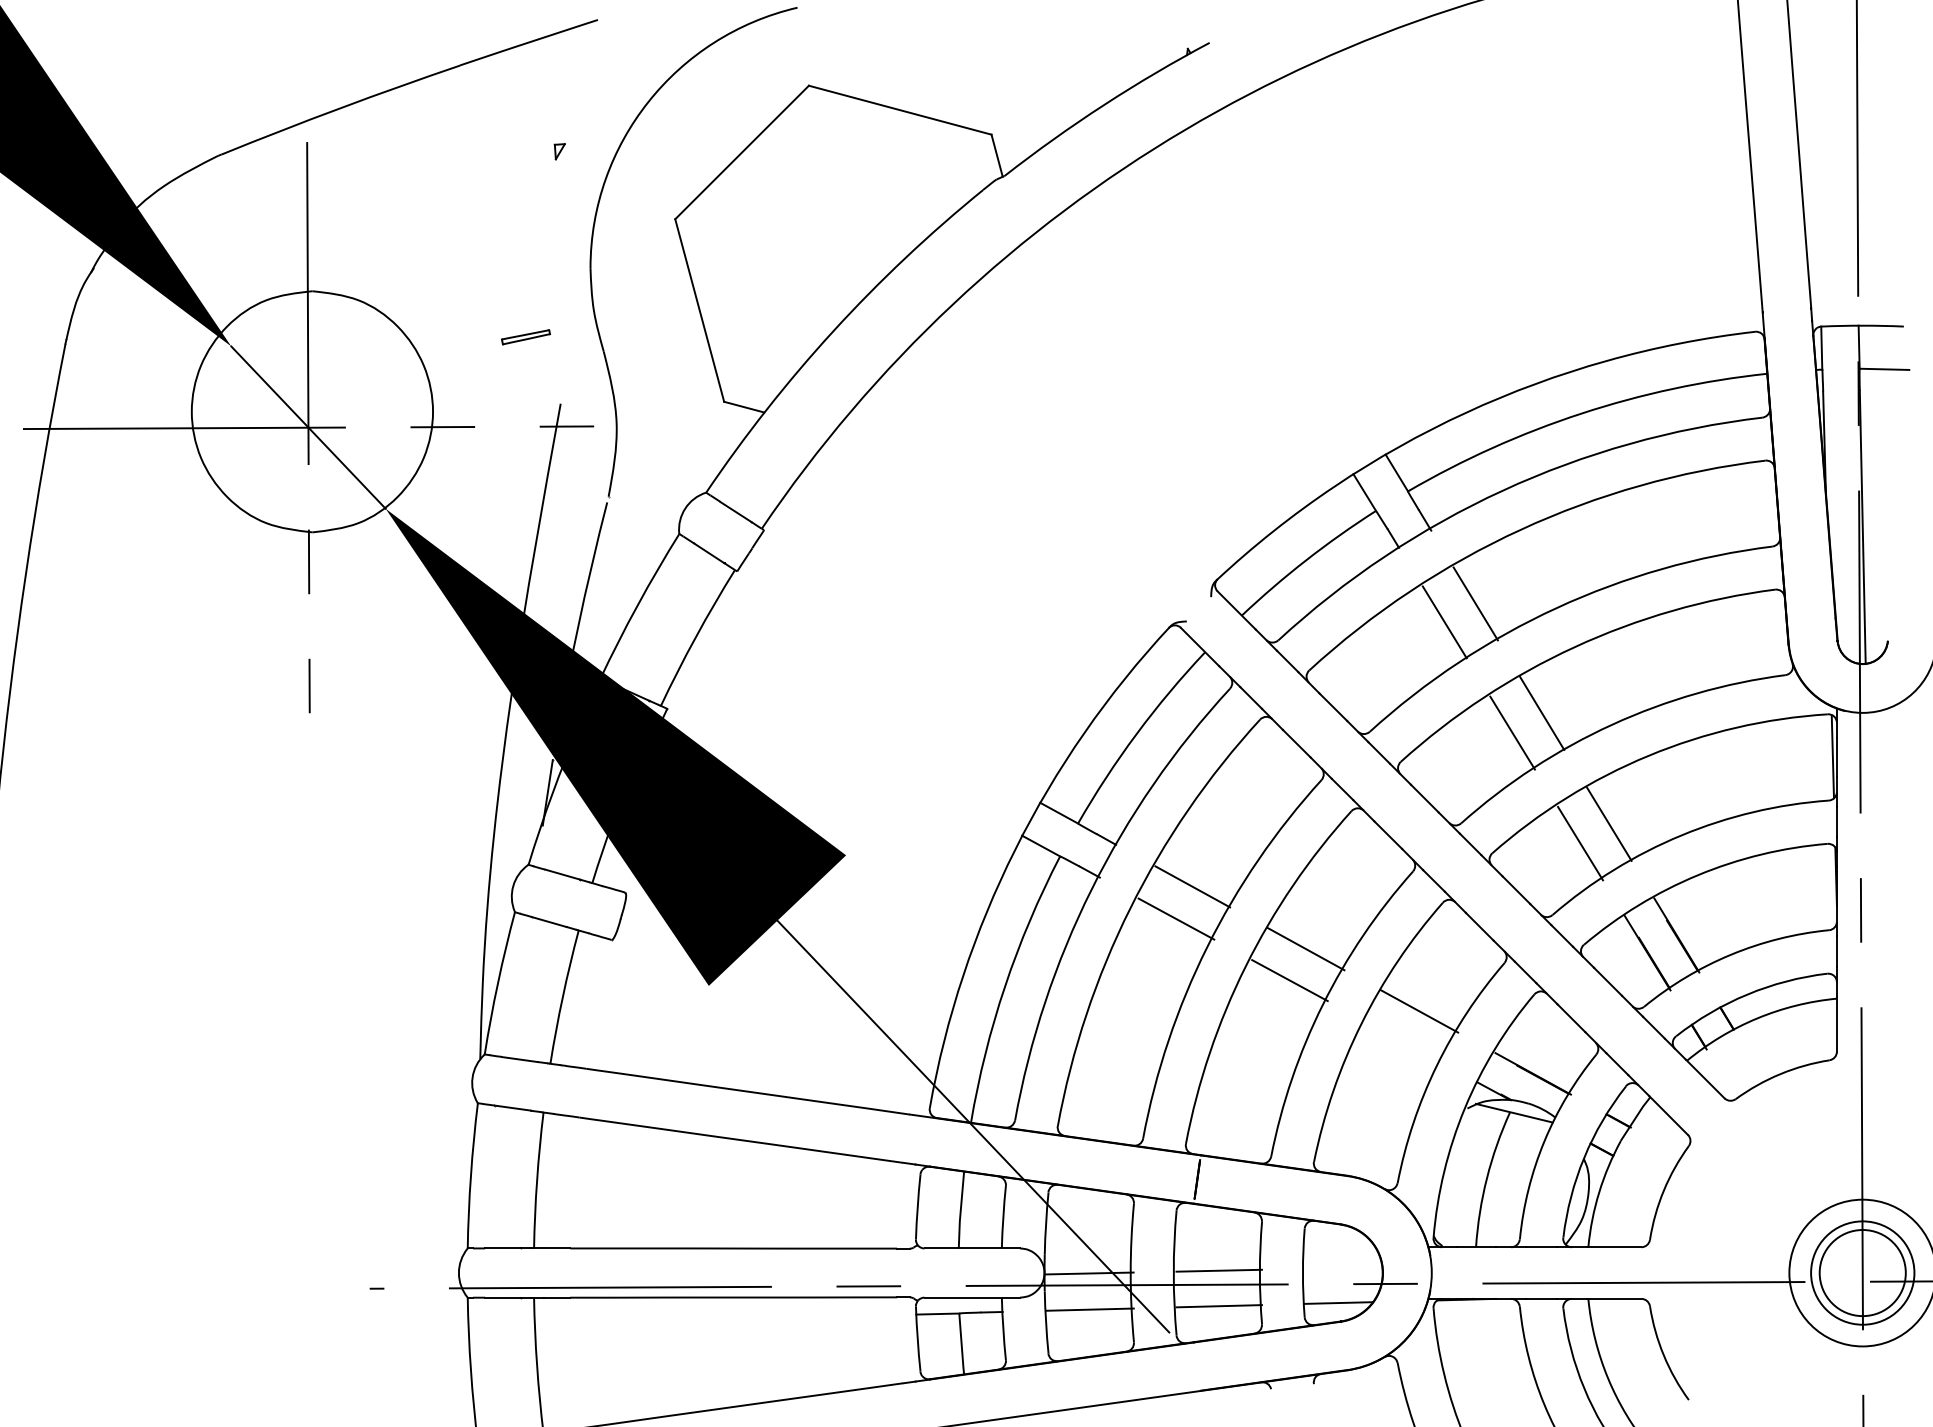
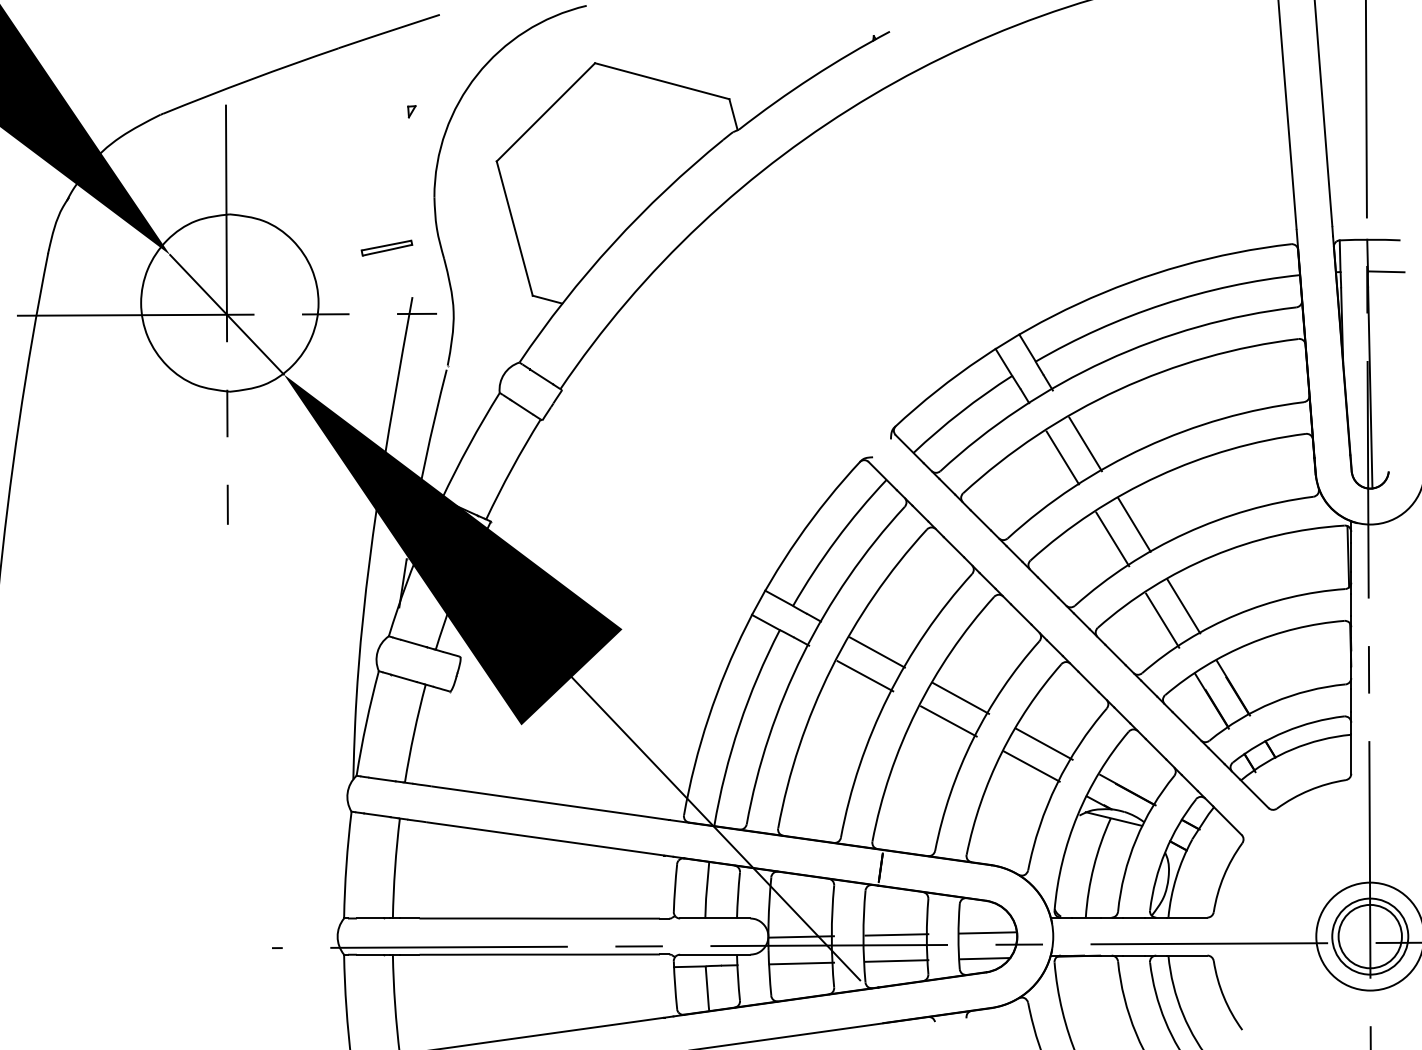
part: (525, 337) -> (386, 248), size x1.43
line: (1402, 1041) -> (1031, 766), added
line: (1343, 1267) -> (988, 932), added

